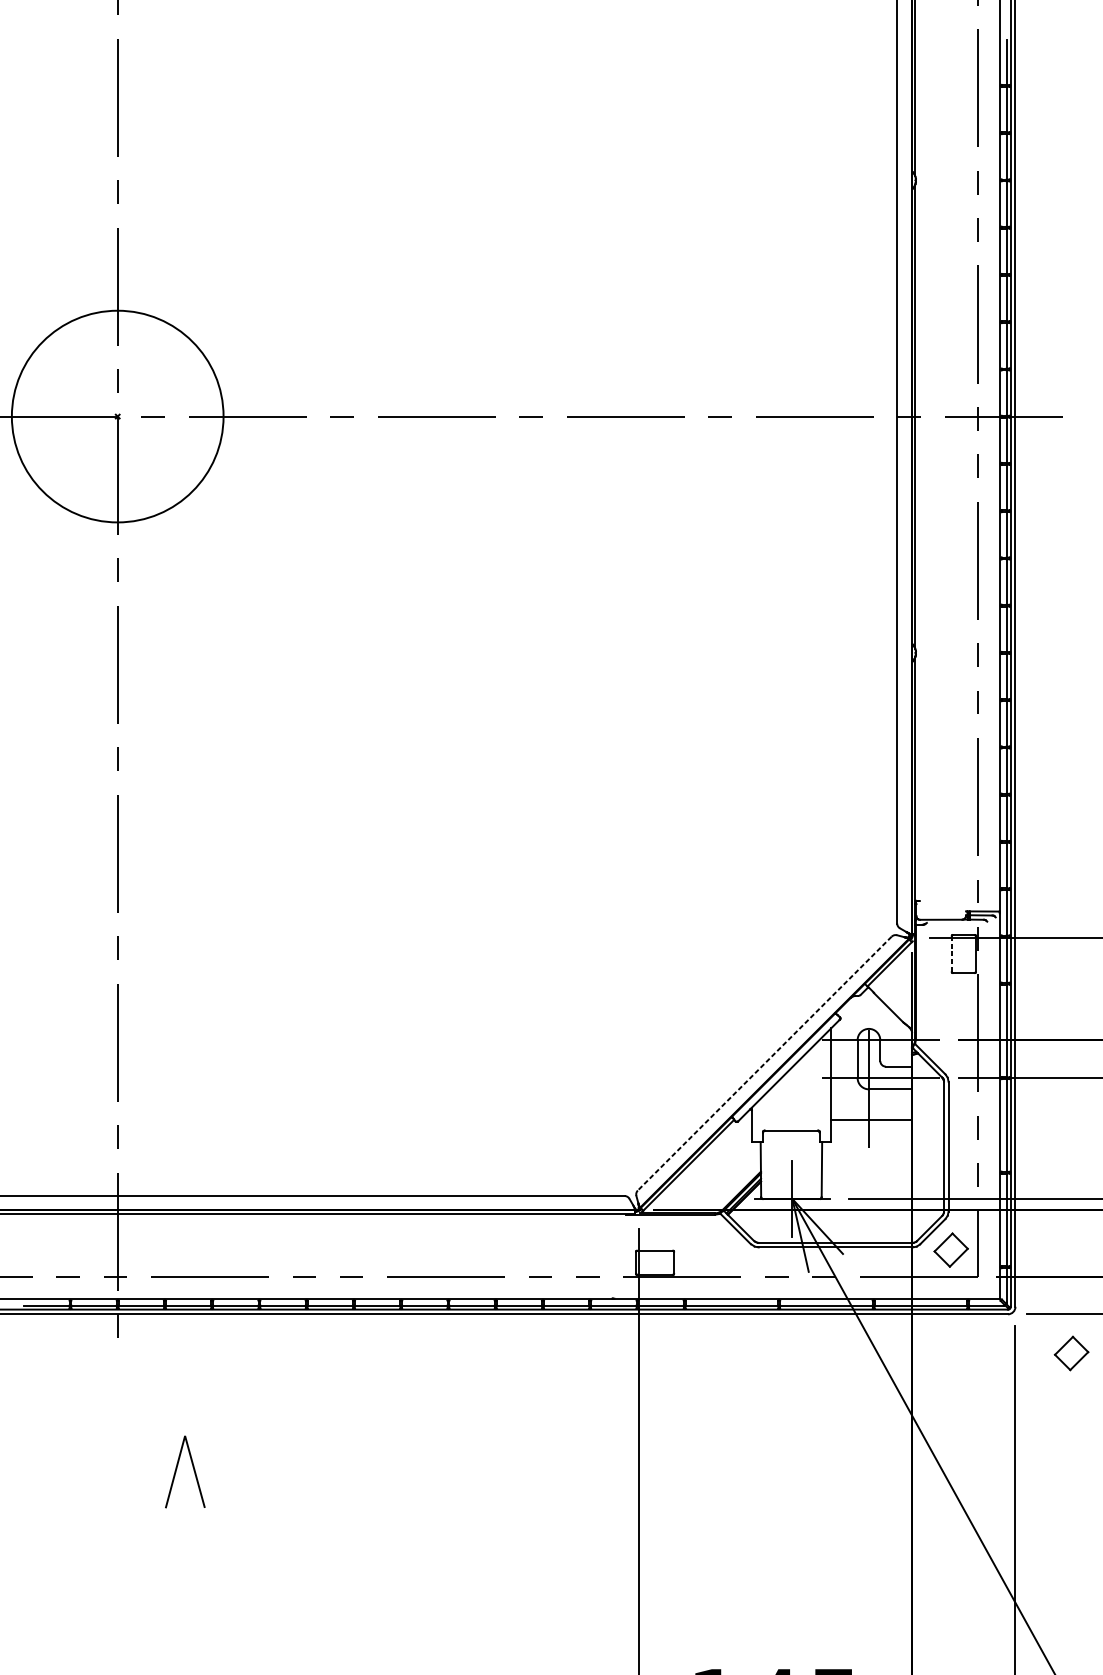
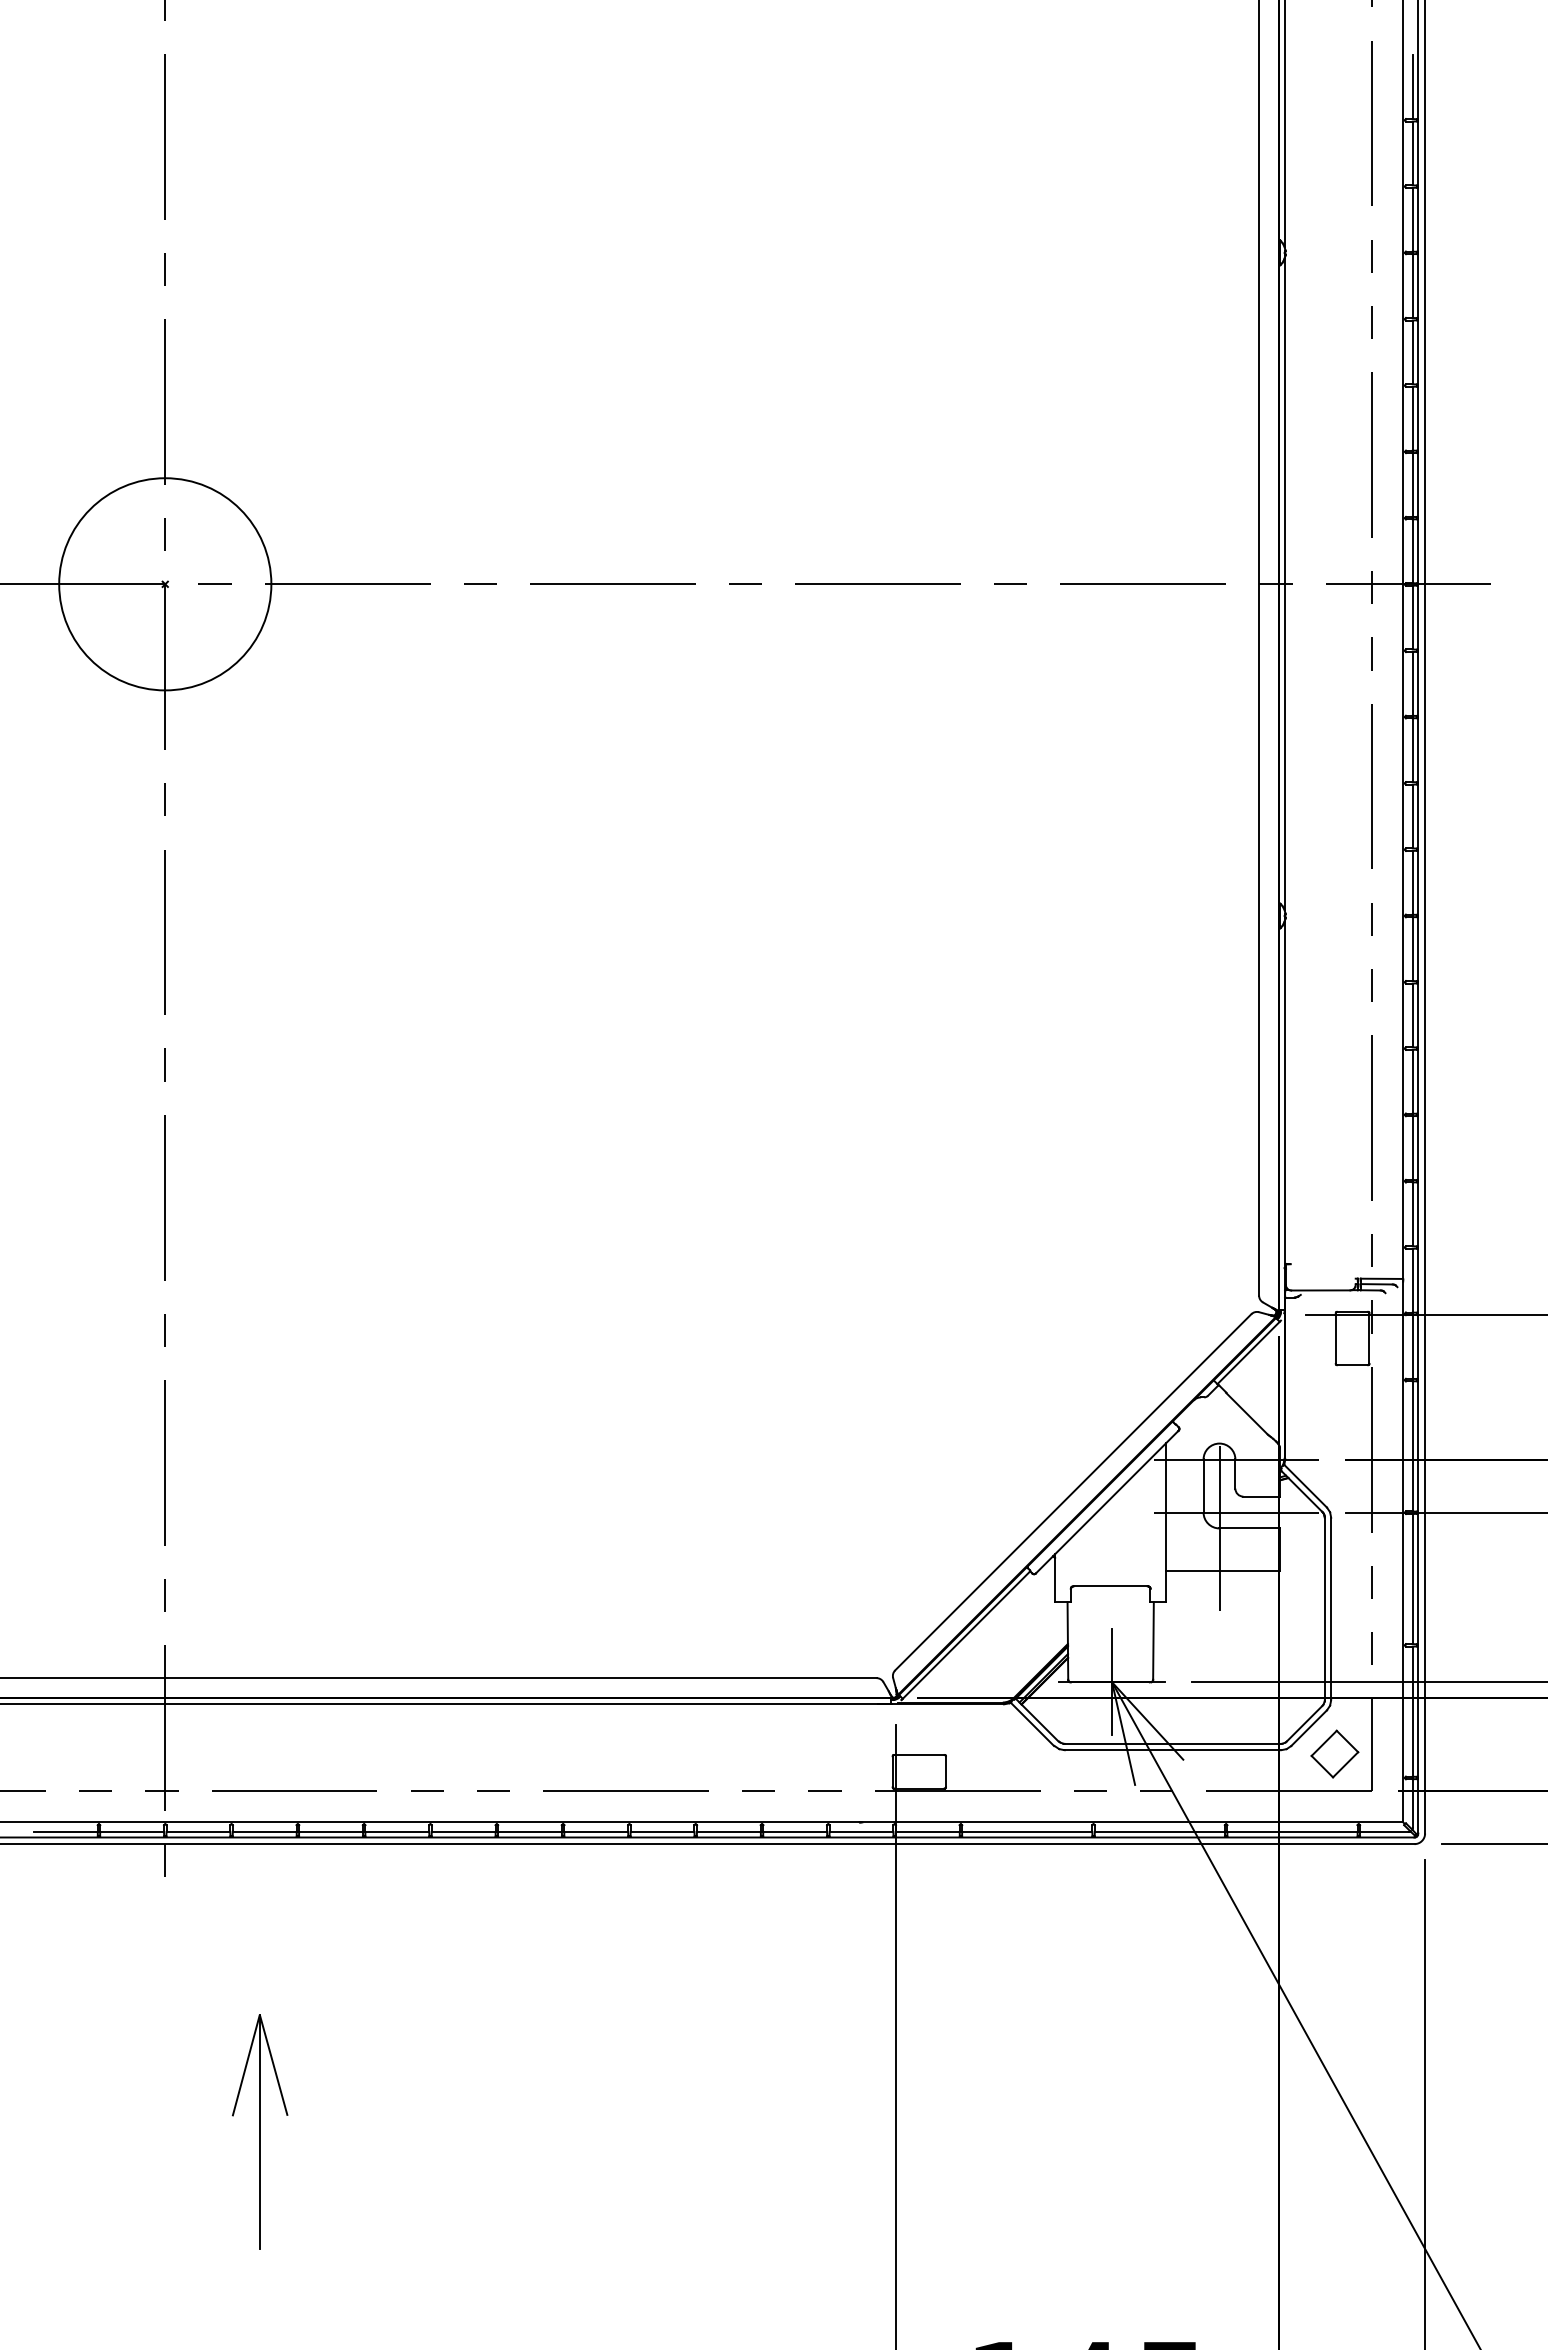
circle: (117, 416) -> (165, 584), size x0.71
line: (951, 954) -> (1335, 1338), dashed -> solid
line: (764, 1063) -> (1073, 1492), dashed -> solid
part: (1071, 1353) -> (1503, 1898), removed
line: (184, 1519) -> (259, 2131), added

